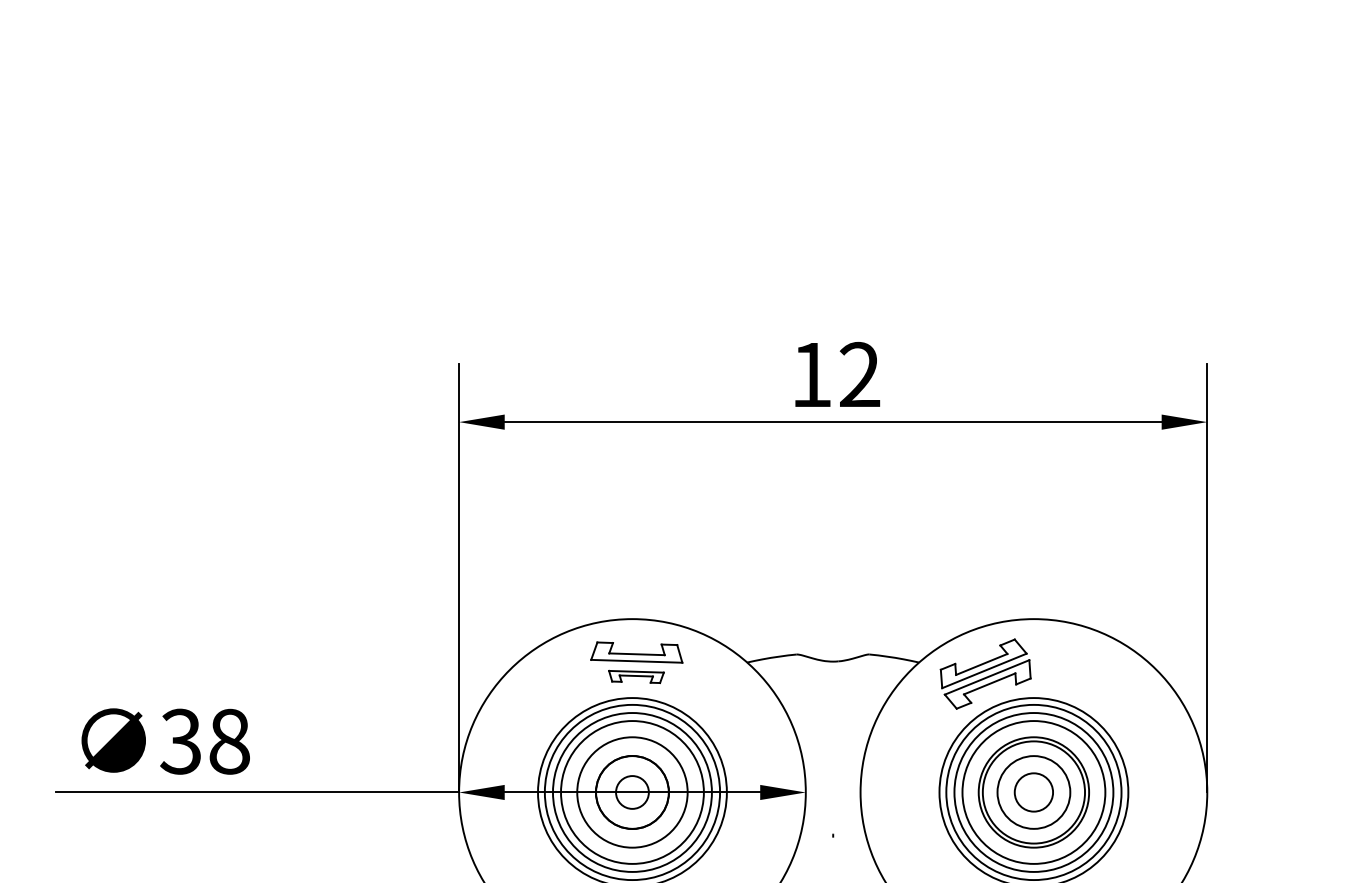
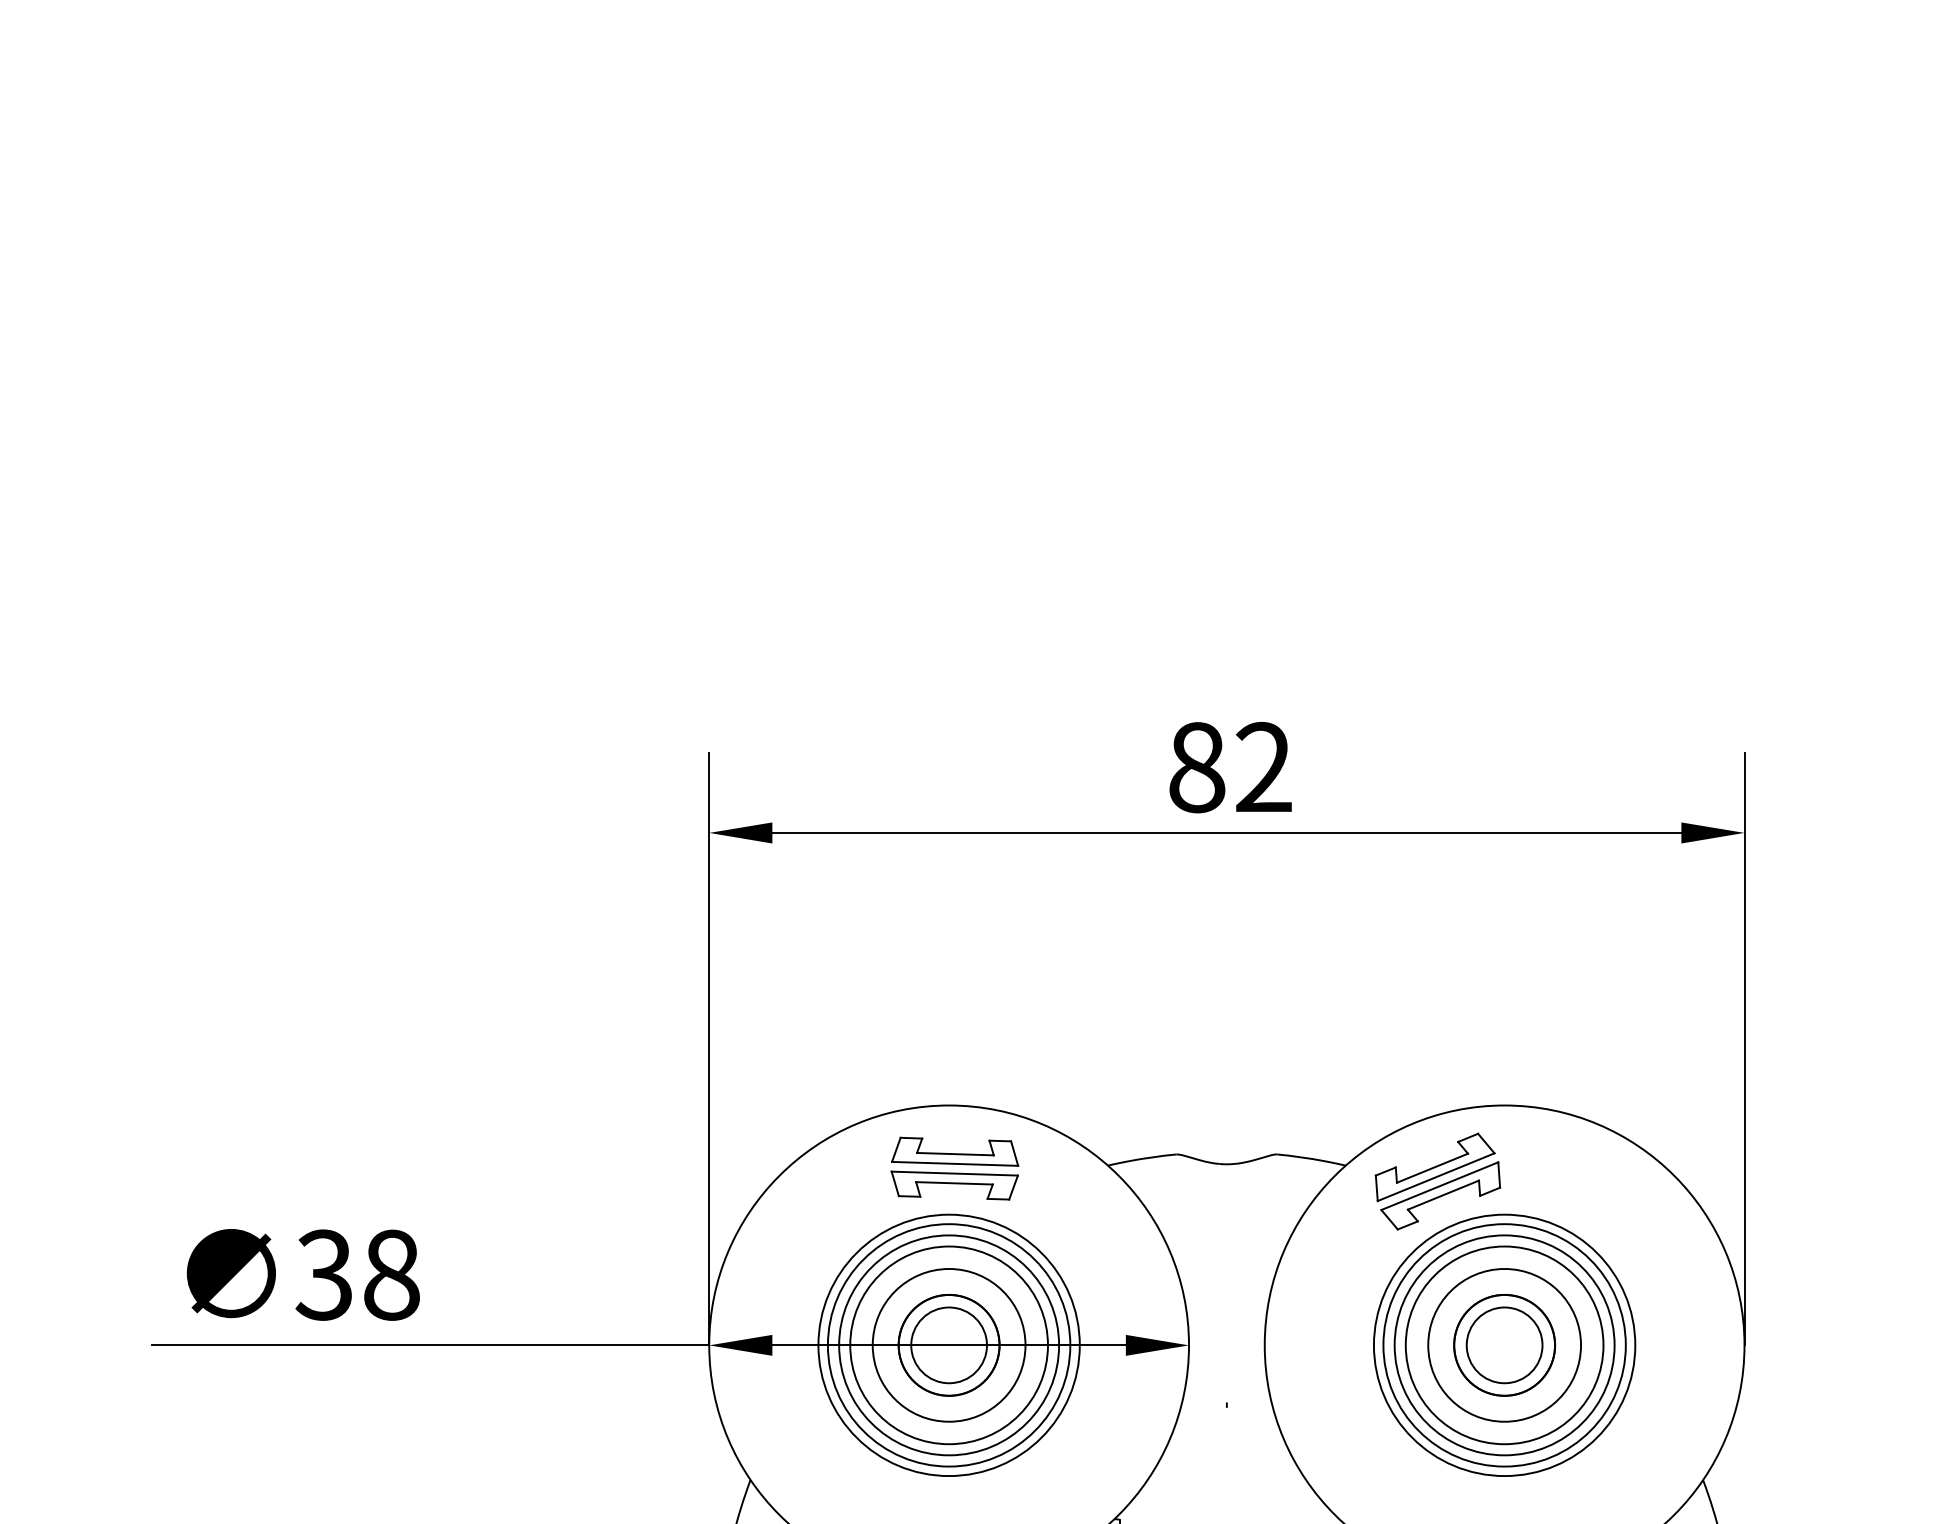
text: (811, 374) -> (1197, 767), 12 -> 82
part: (636, 676) -> (954, 1185), size x1.67
circle: (1033, 791) -> (1504, 1344), size x0.71
circle: (632, 792) -> (949, 1345), size x1.67
circle: (1033, 792) -> (1504, 1345), size x1.43

